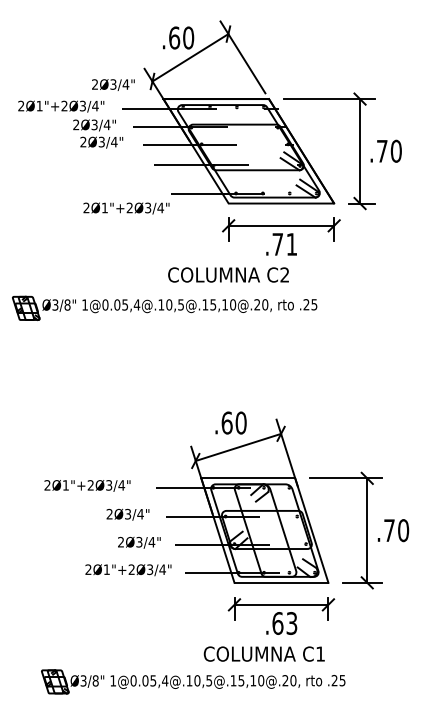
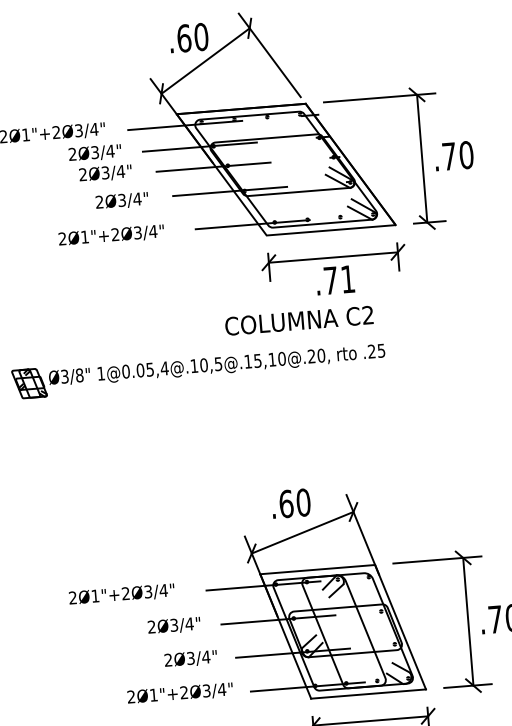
text: (113, 84) -> (122, 200), moved
text: (126, 208) -> (111, 235), moved
text: (228, 274) -> (299, 320), moved

